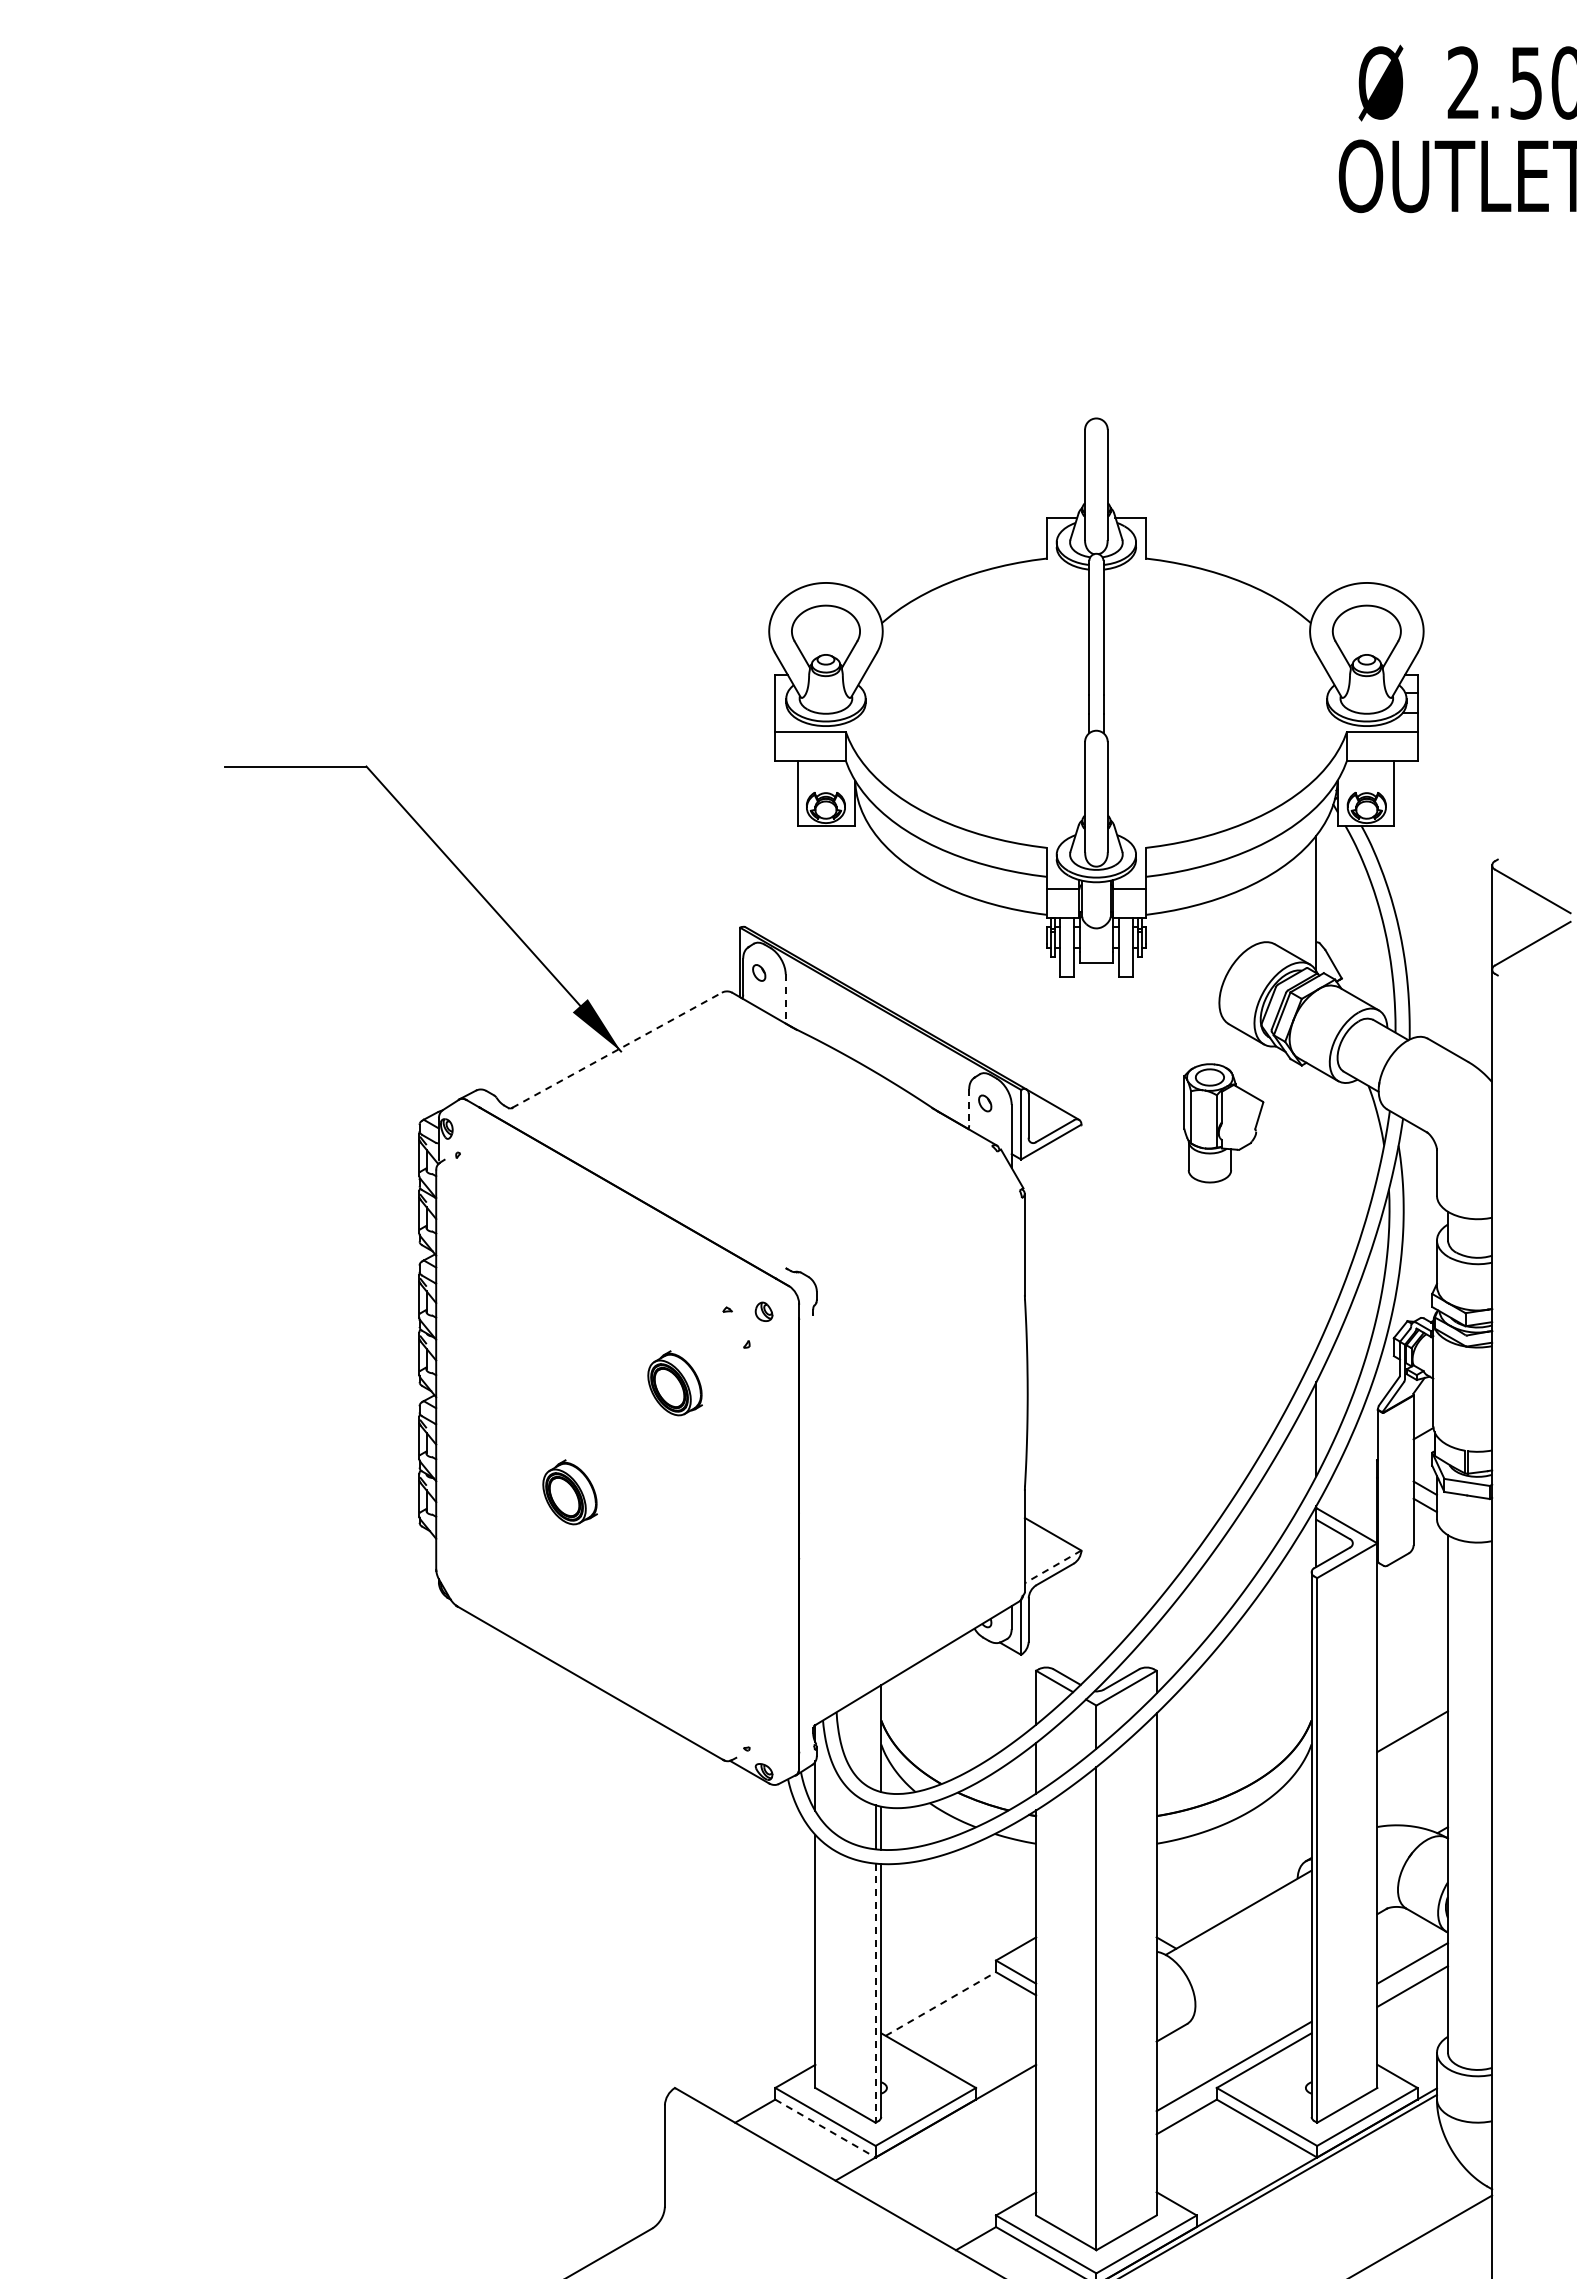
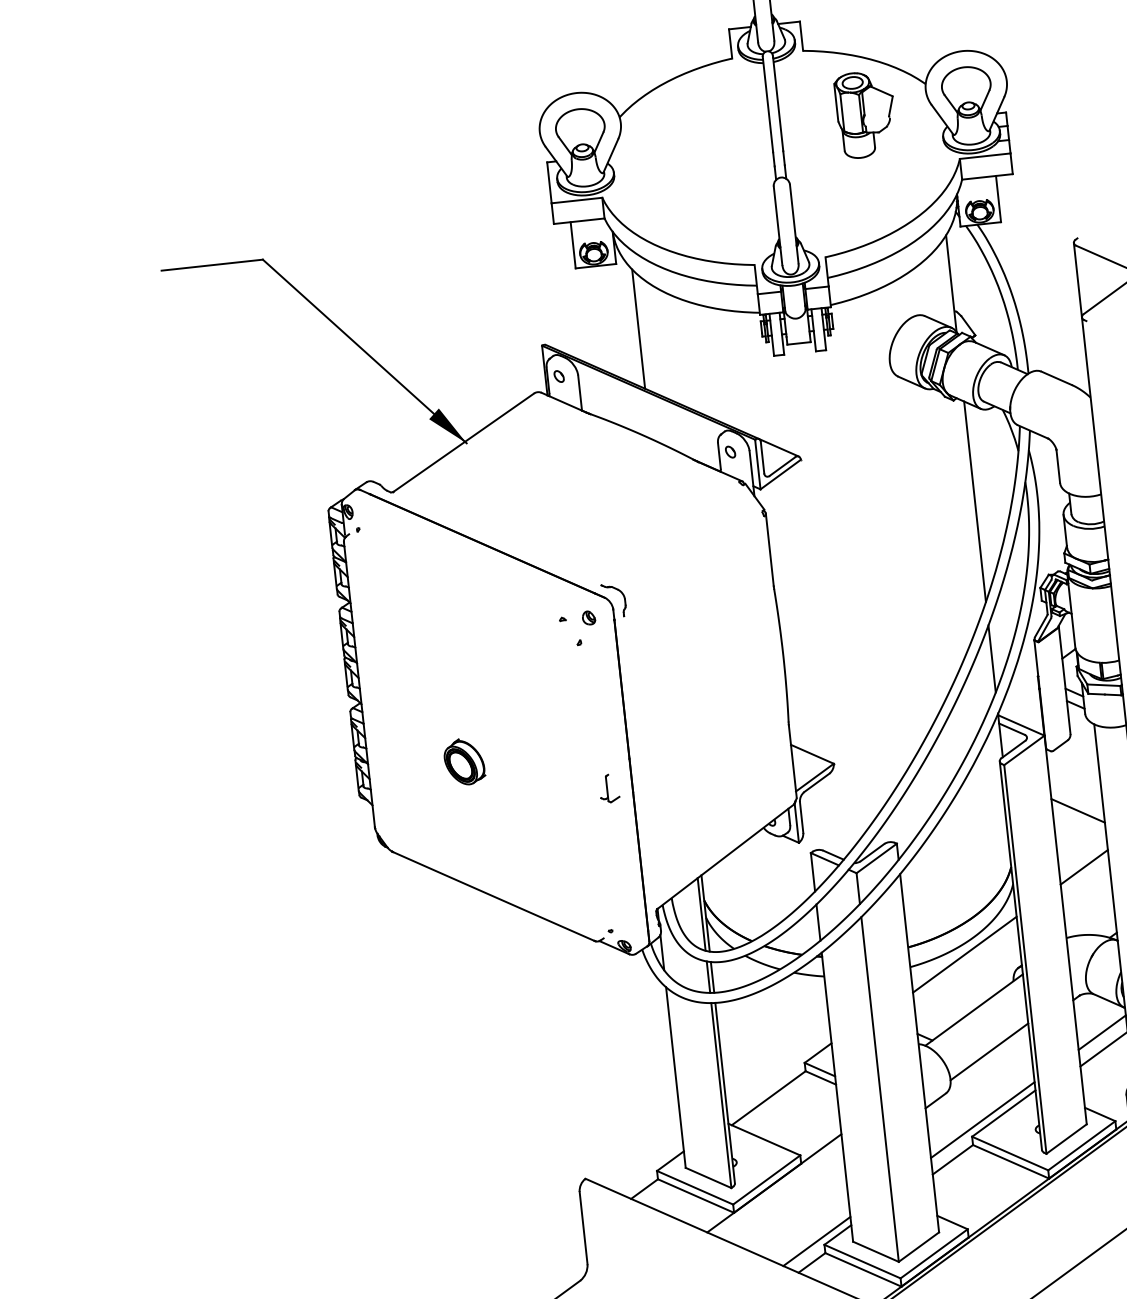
line: (876, 918) -> (638, 328), added
line: (785, 999) -> (579, 393), dashed -> solid
line: (617, 1050) -> (464, 442), dashed -> solid
line: (969, 1107) -> (719, 456), dashed -> solid
part: (1223, 1123) -> (865, 114), moved
line: (1316, 1208) -> (975, 501), added
part: (674, 1383) -> (530, 676), removed
part: (766, 1551) -> (609, 788), added
line: (1053, 1566) -> (815, 777), dashed -> solid
line: (1412, 1652) -> (1078, 810), added
line: (875, 1739) -> (701, 914), added
line: (1233, 1834) -> (964, 954), added
line: (1253, 1972) -> (989, 1051), added
line: (875, 1993) -> (721, 1095), dashed -> solid
line: (940, 2004) -> (768, 1098), dashed -> solid
line: (825, 2128) -> (696, 1196), dashed -> solid
line: (985, 2209) -> (816, 1241), added

